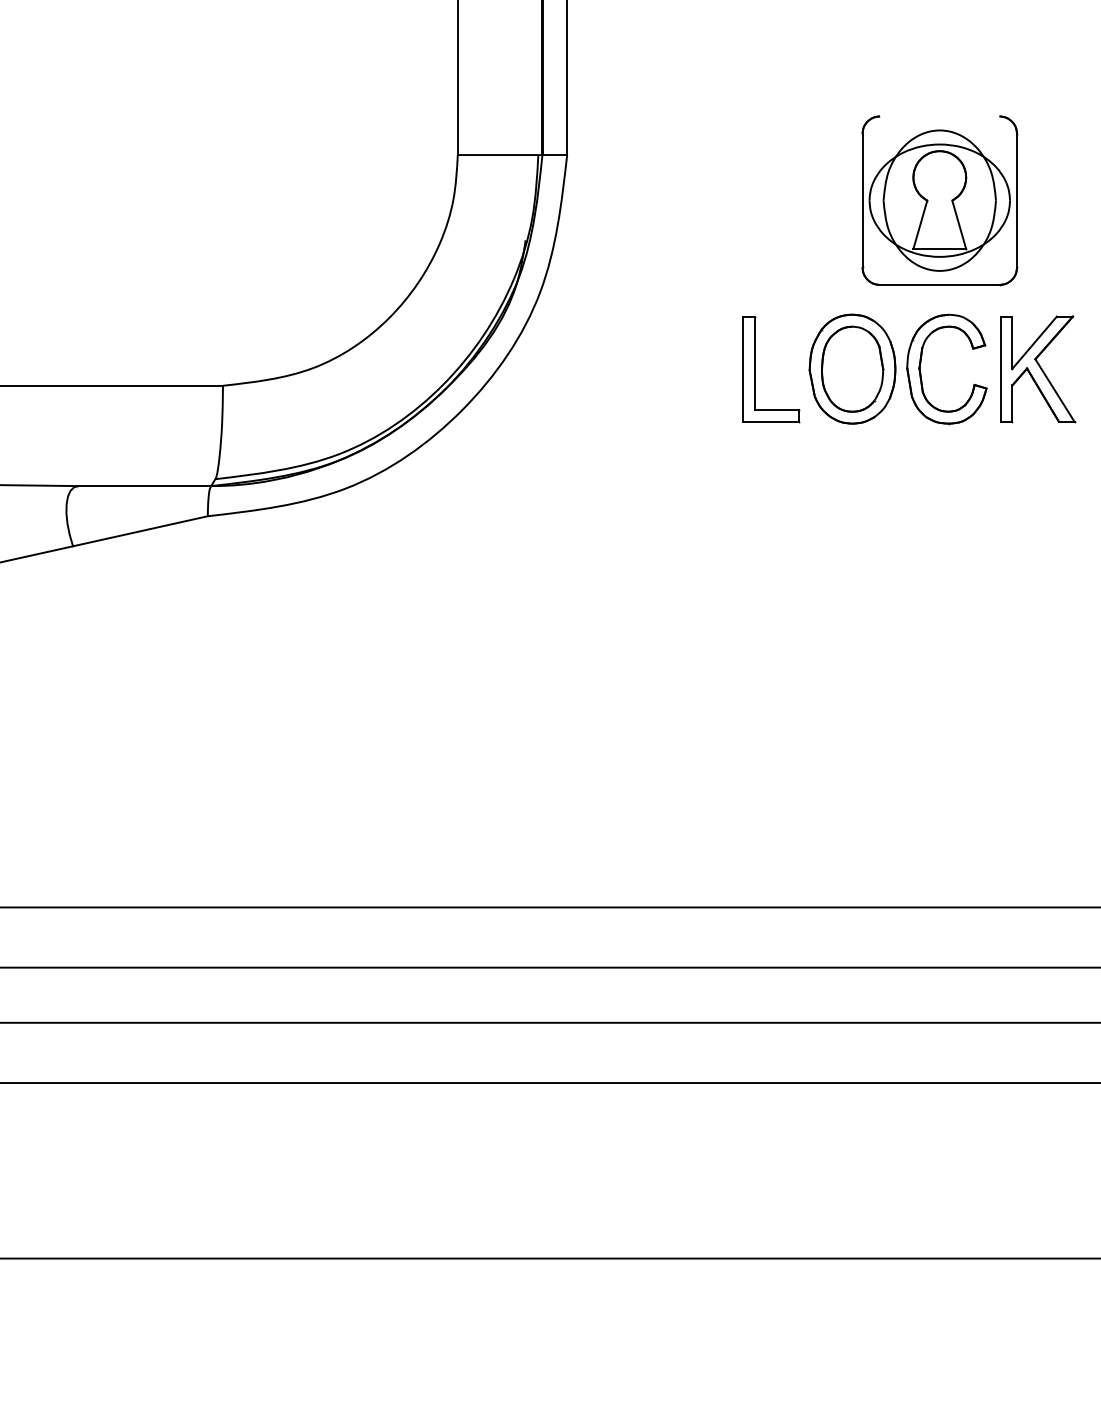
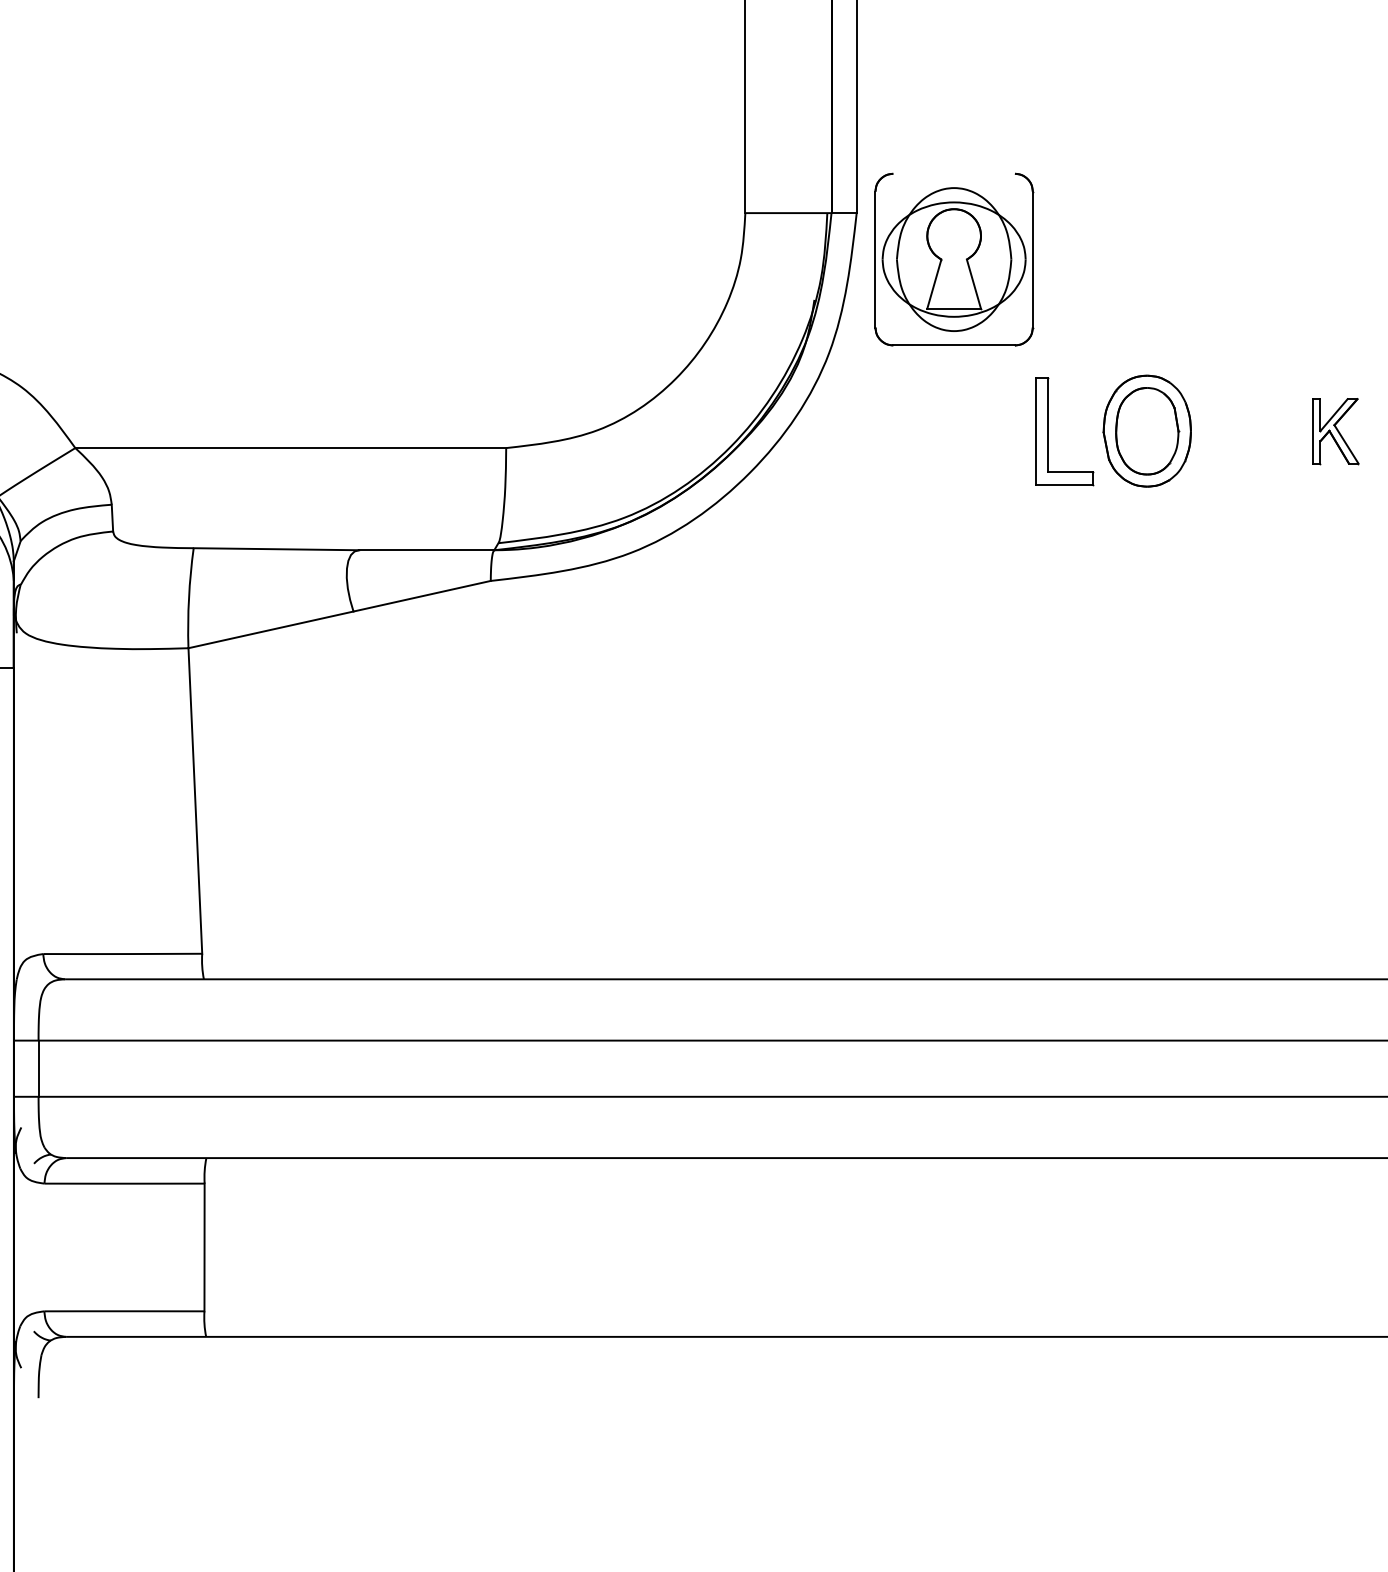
part: (940, 200) -> (954, 259), moved
part: (1037, 369) -> (1335, 431), size x0.6
part: (921, 373) -> (1217, 435), removed

